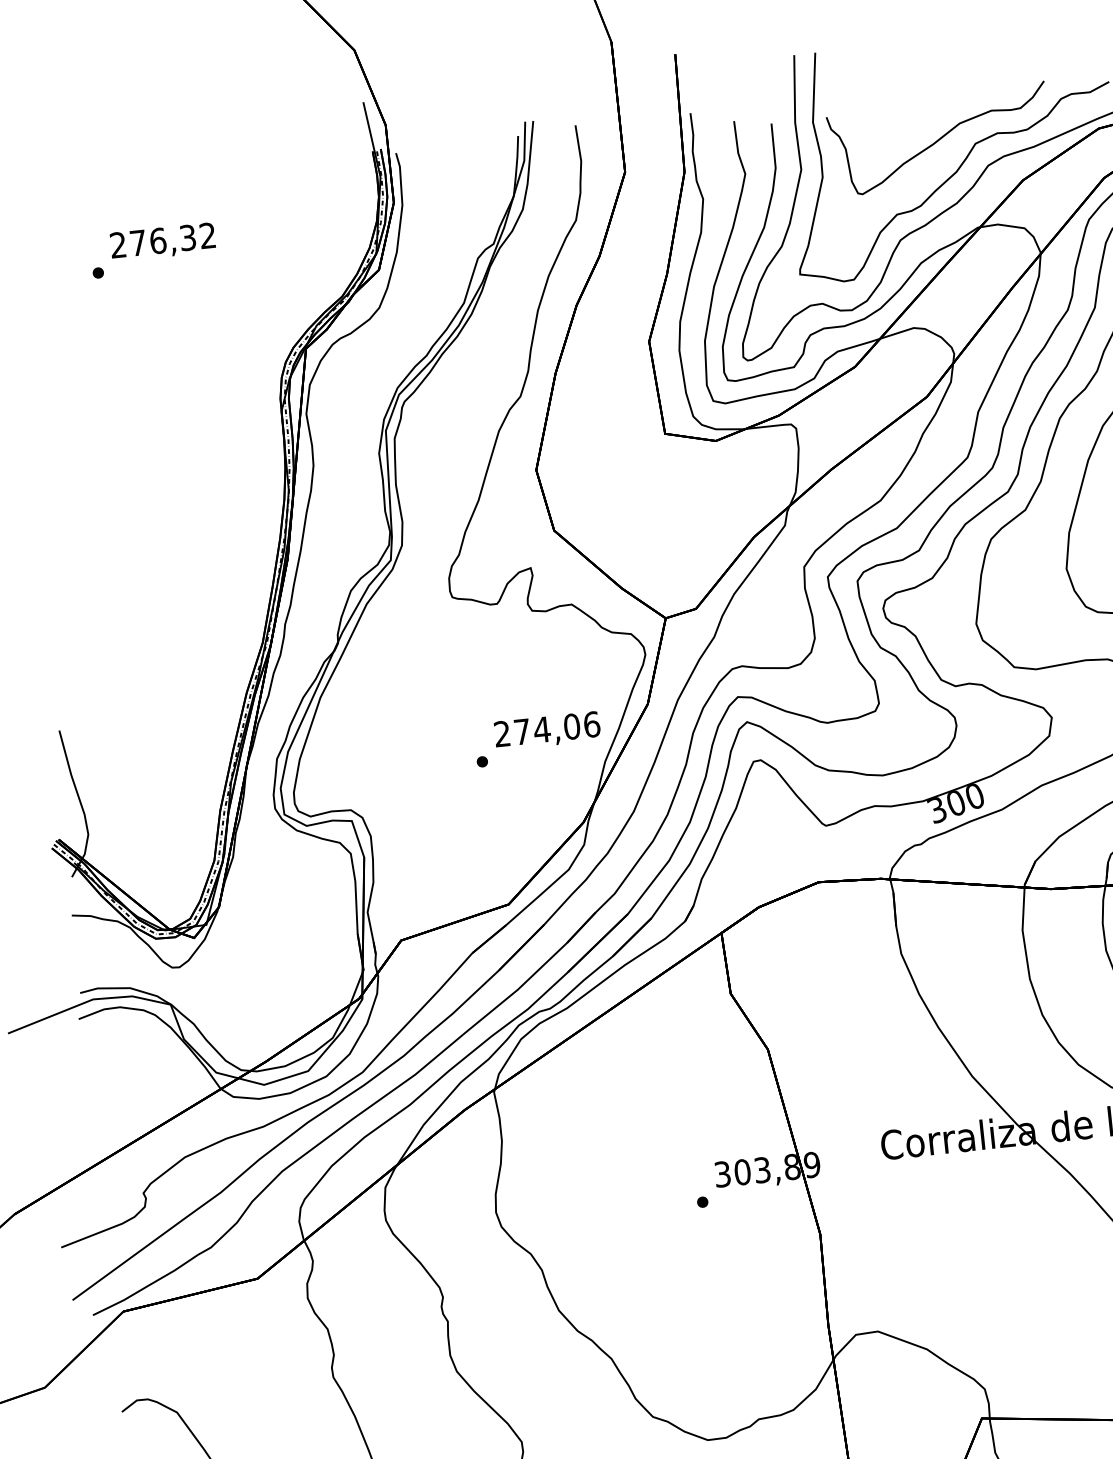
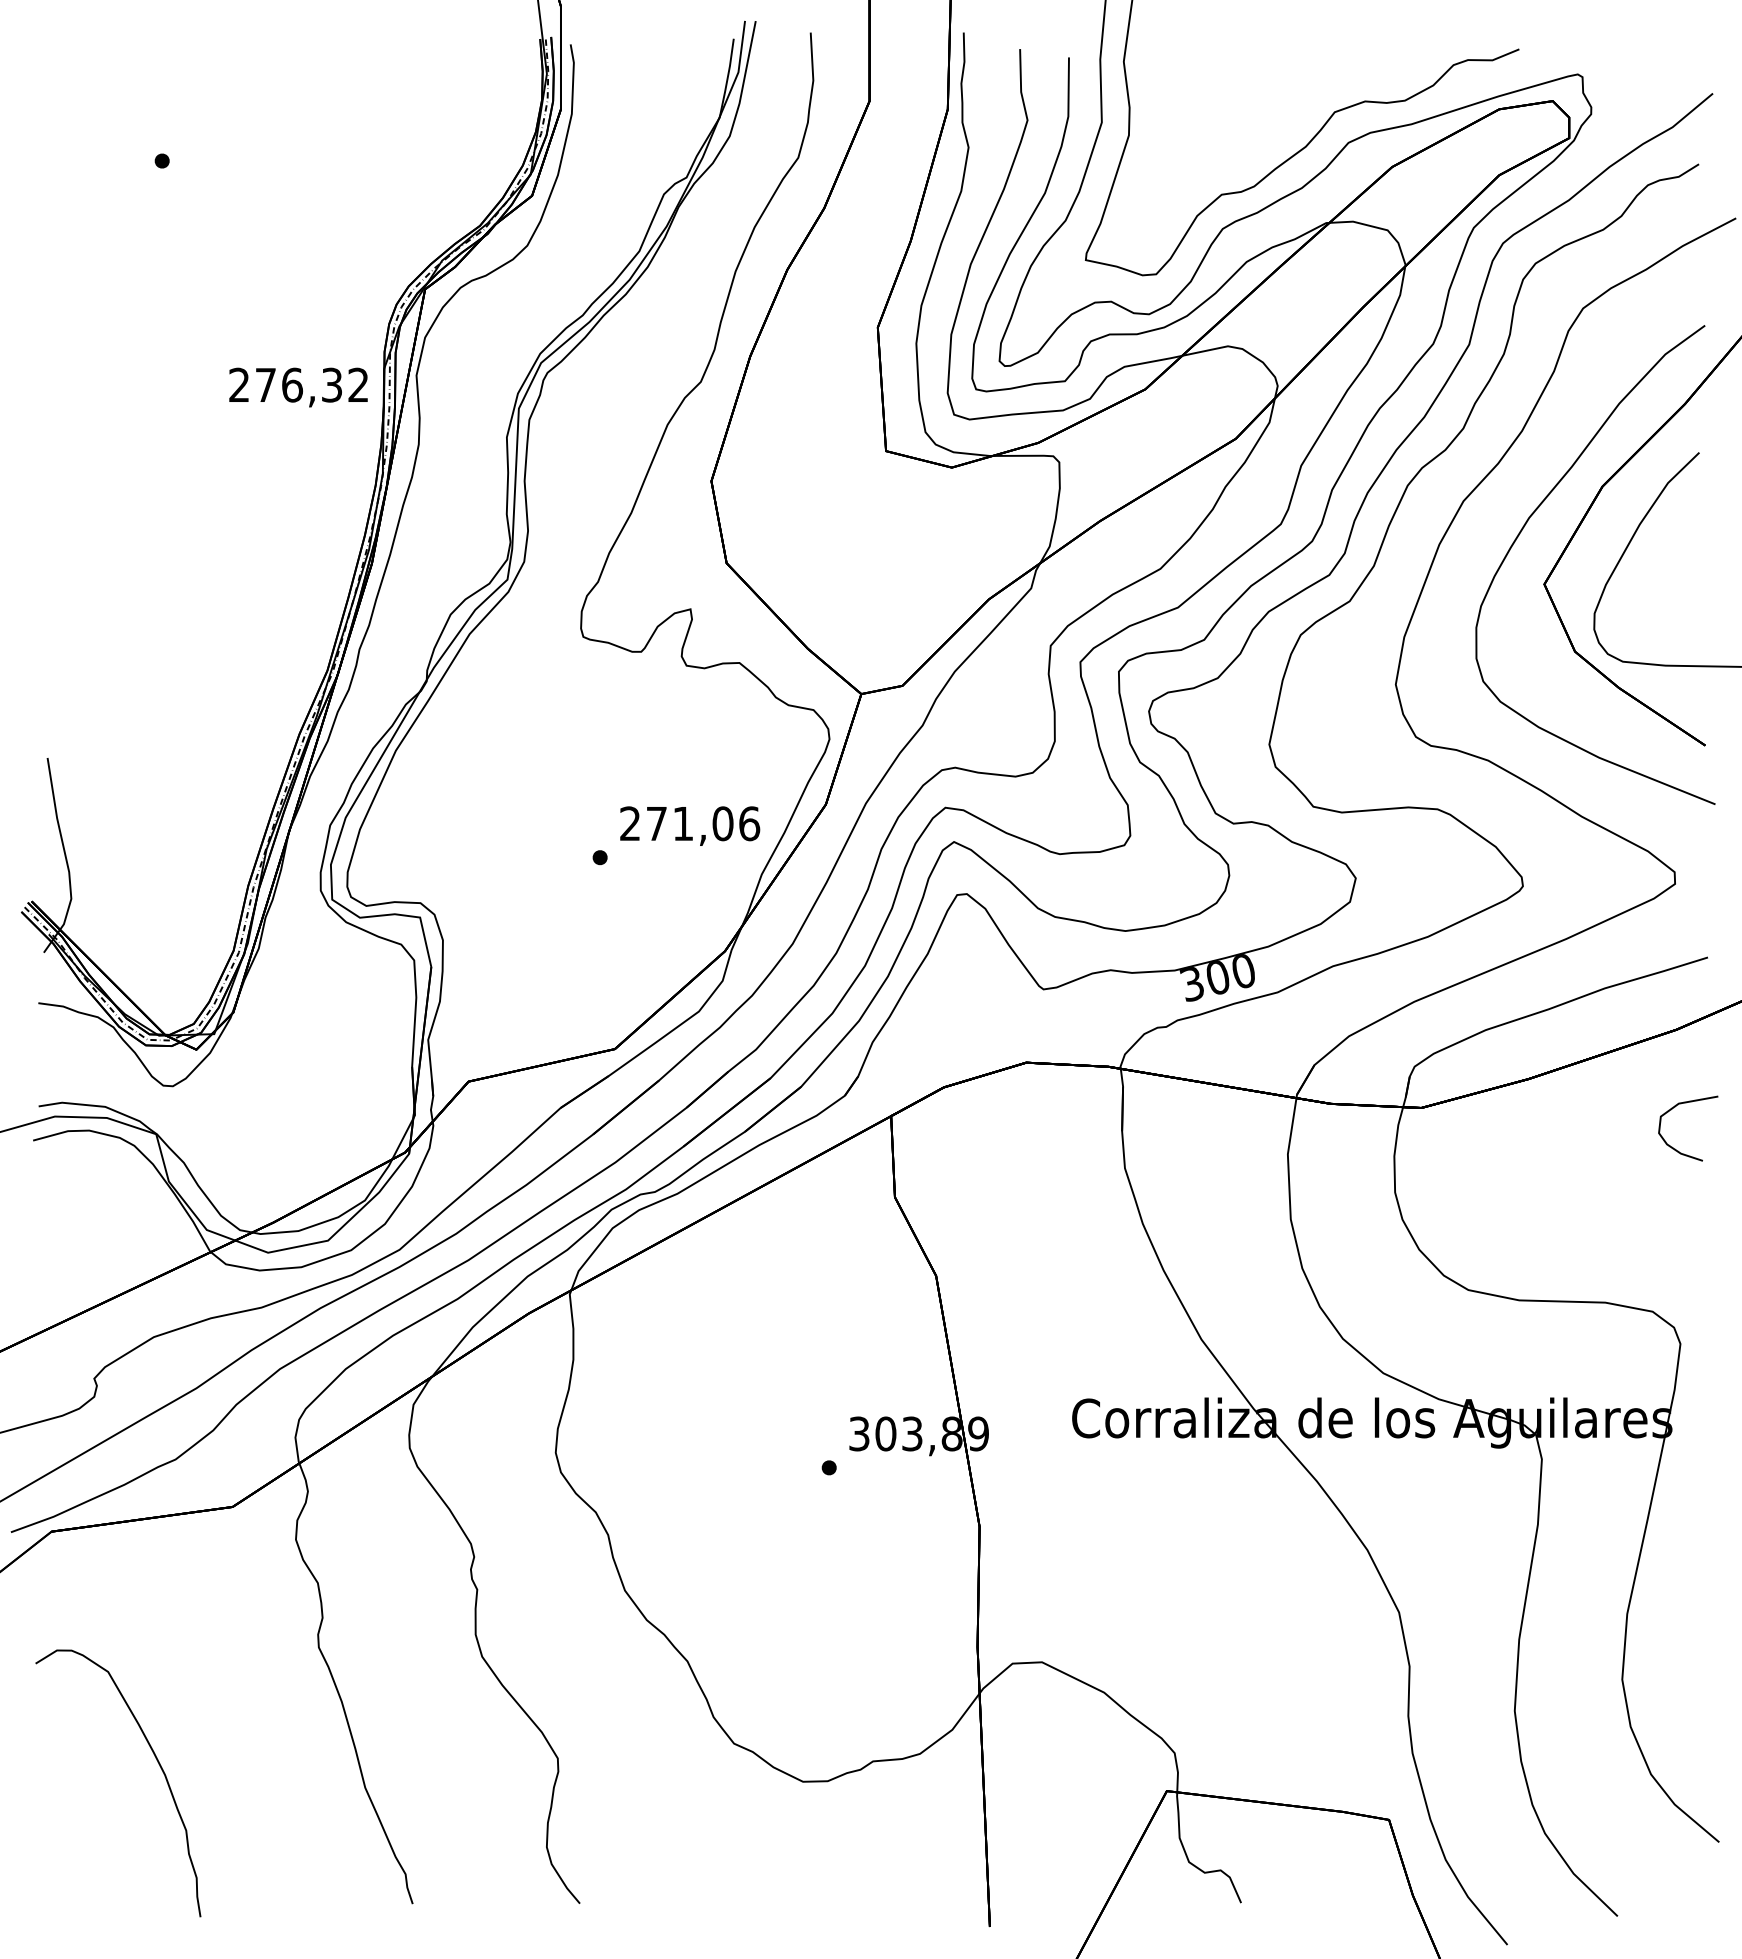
curve: (939, 138) -> (1287, 100), removed
text: (162, 242) -> (298, 387), moved
text: (542, 729) -> (683, 823), 274,06 -> 271,06

